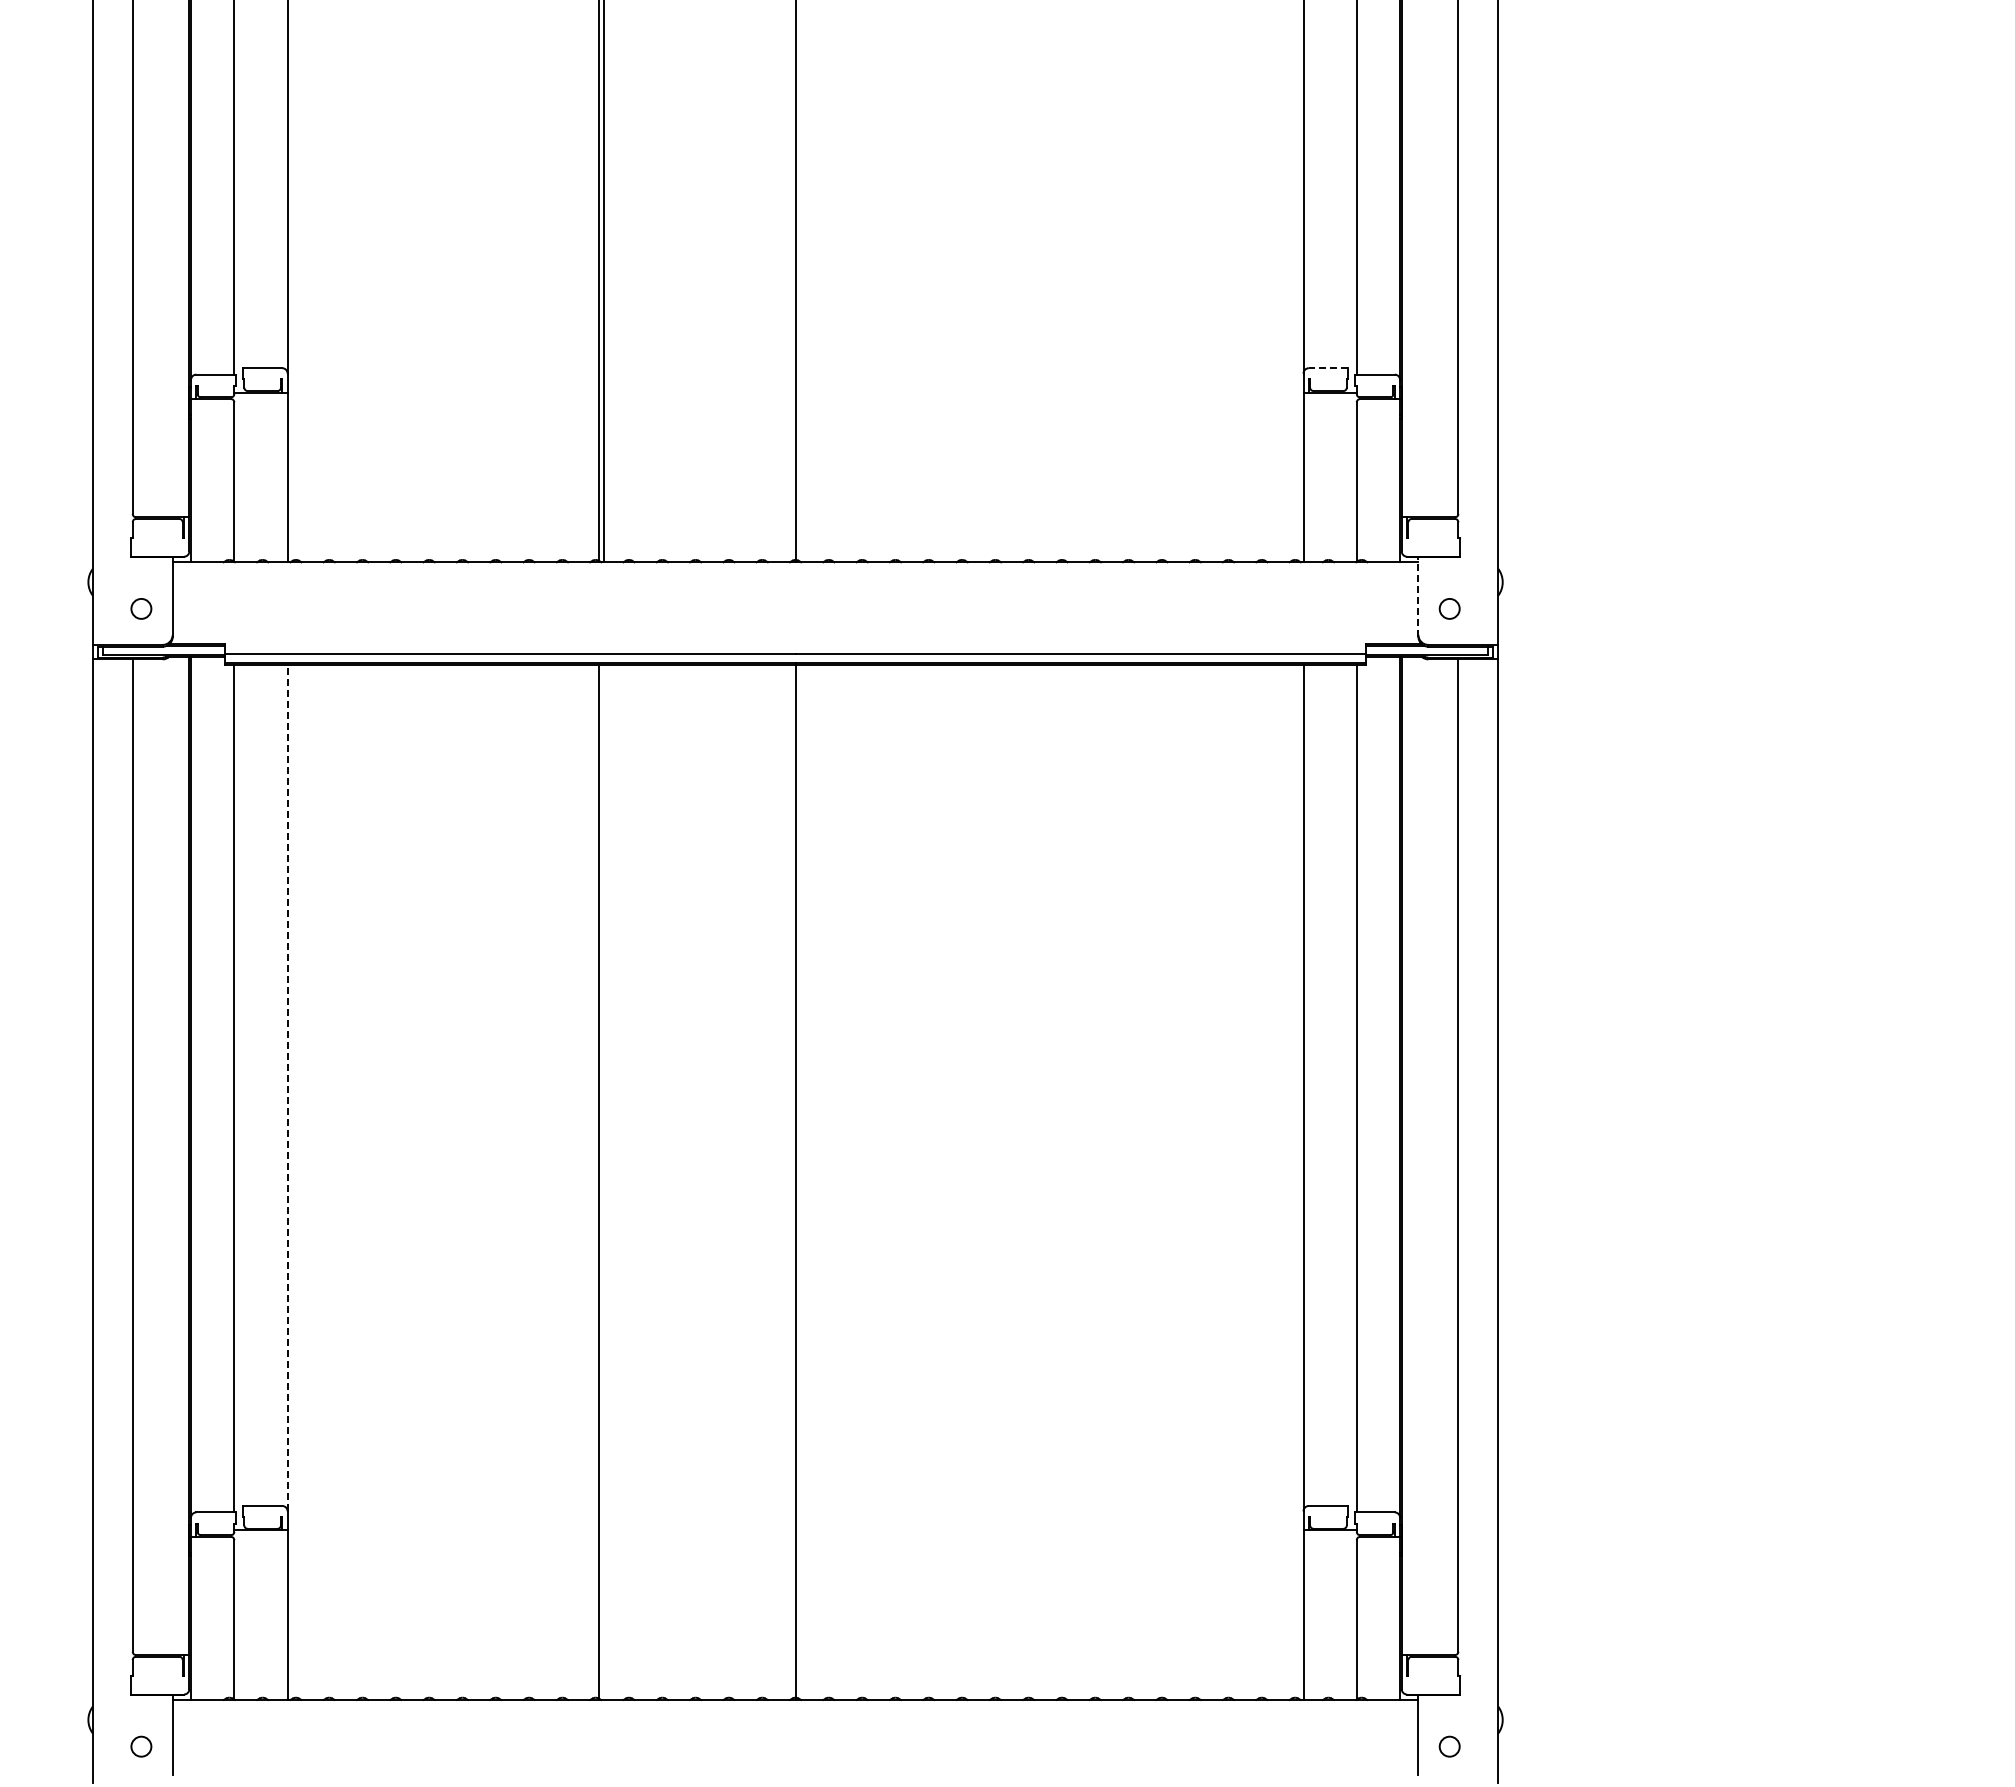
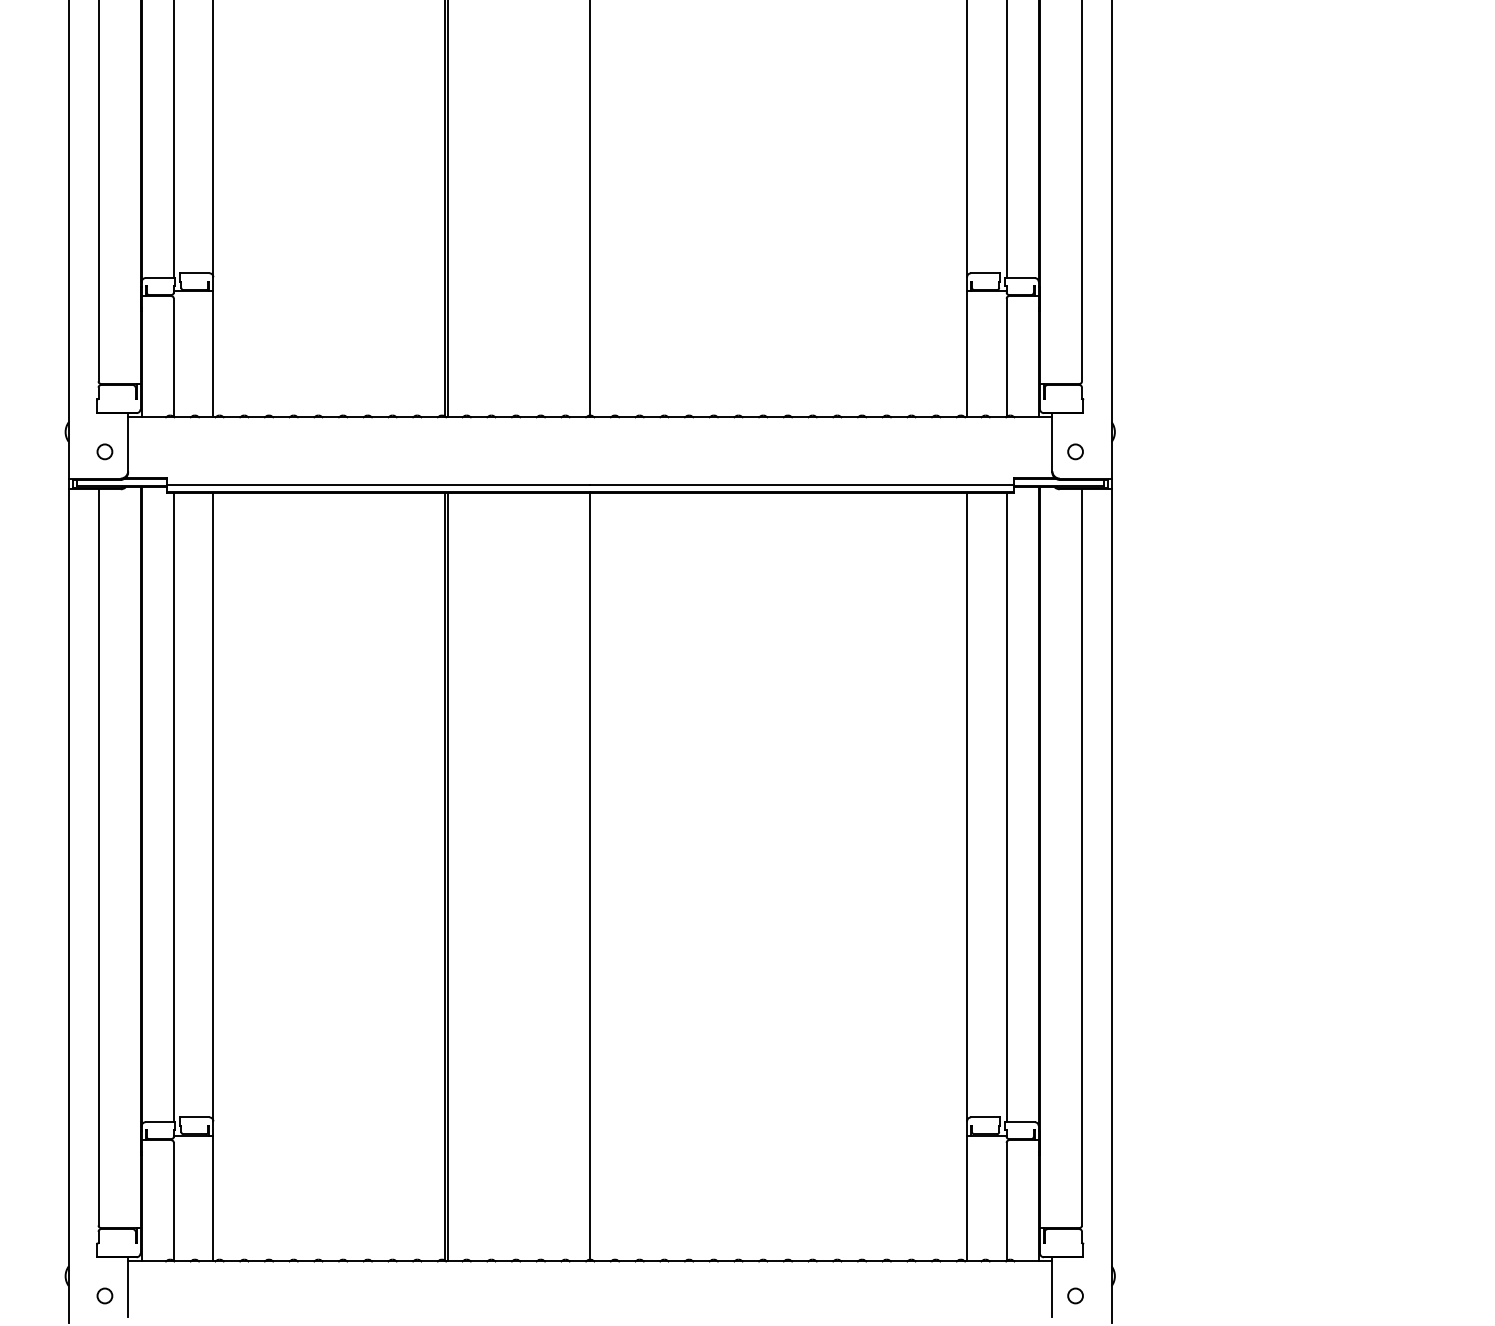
line: (1328, 368) -> (985, 273), dashed -> solid
line: (1418, 596) -> (1052, 442), dashed -> solid
line: (287, 1087) -> (213, 806), dashed -> solid
line: (604, 1182) -> (448, 877), added

